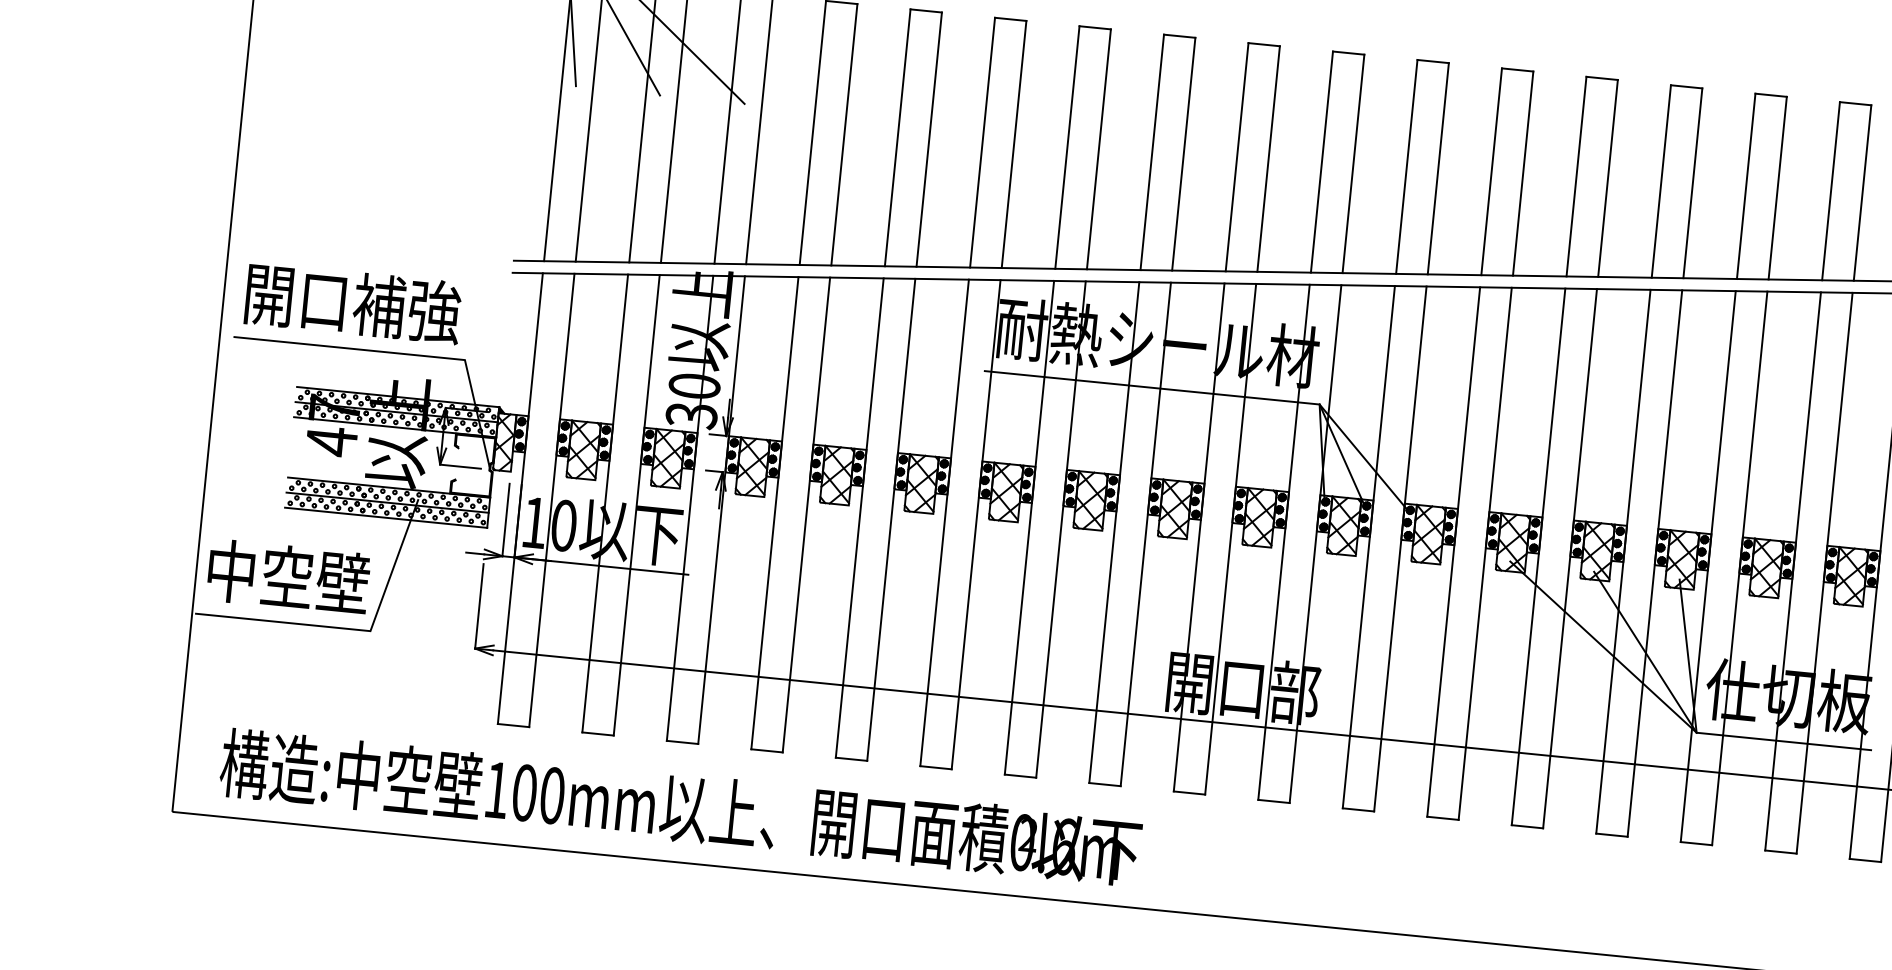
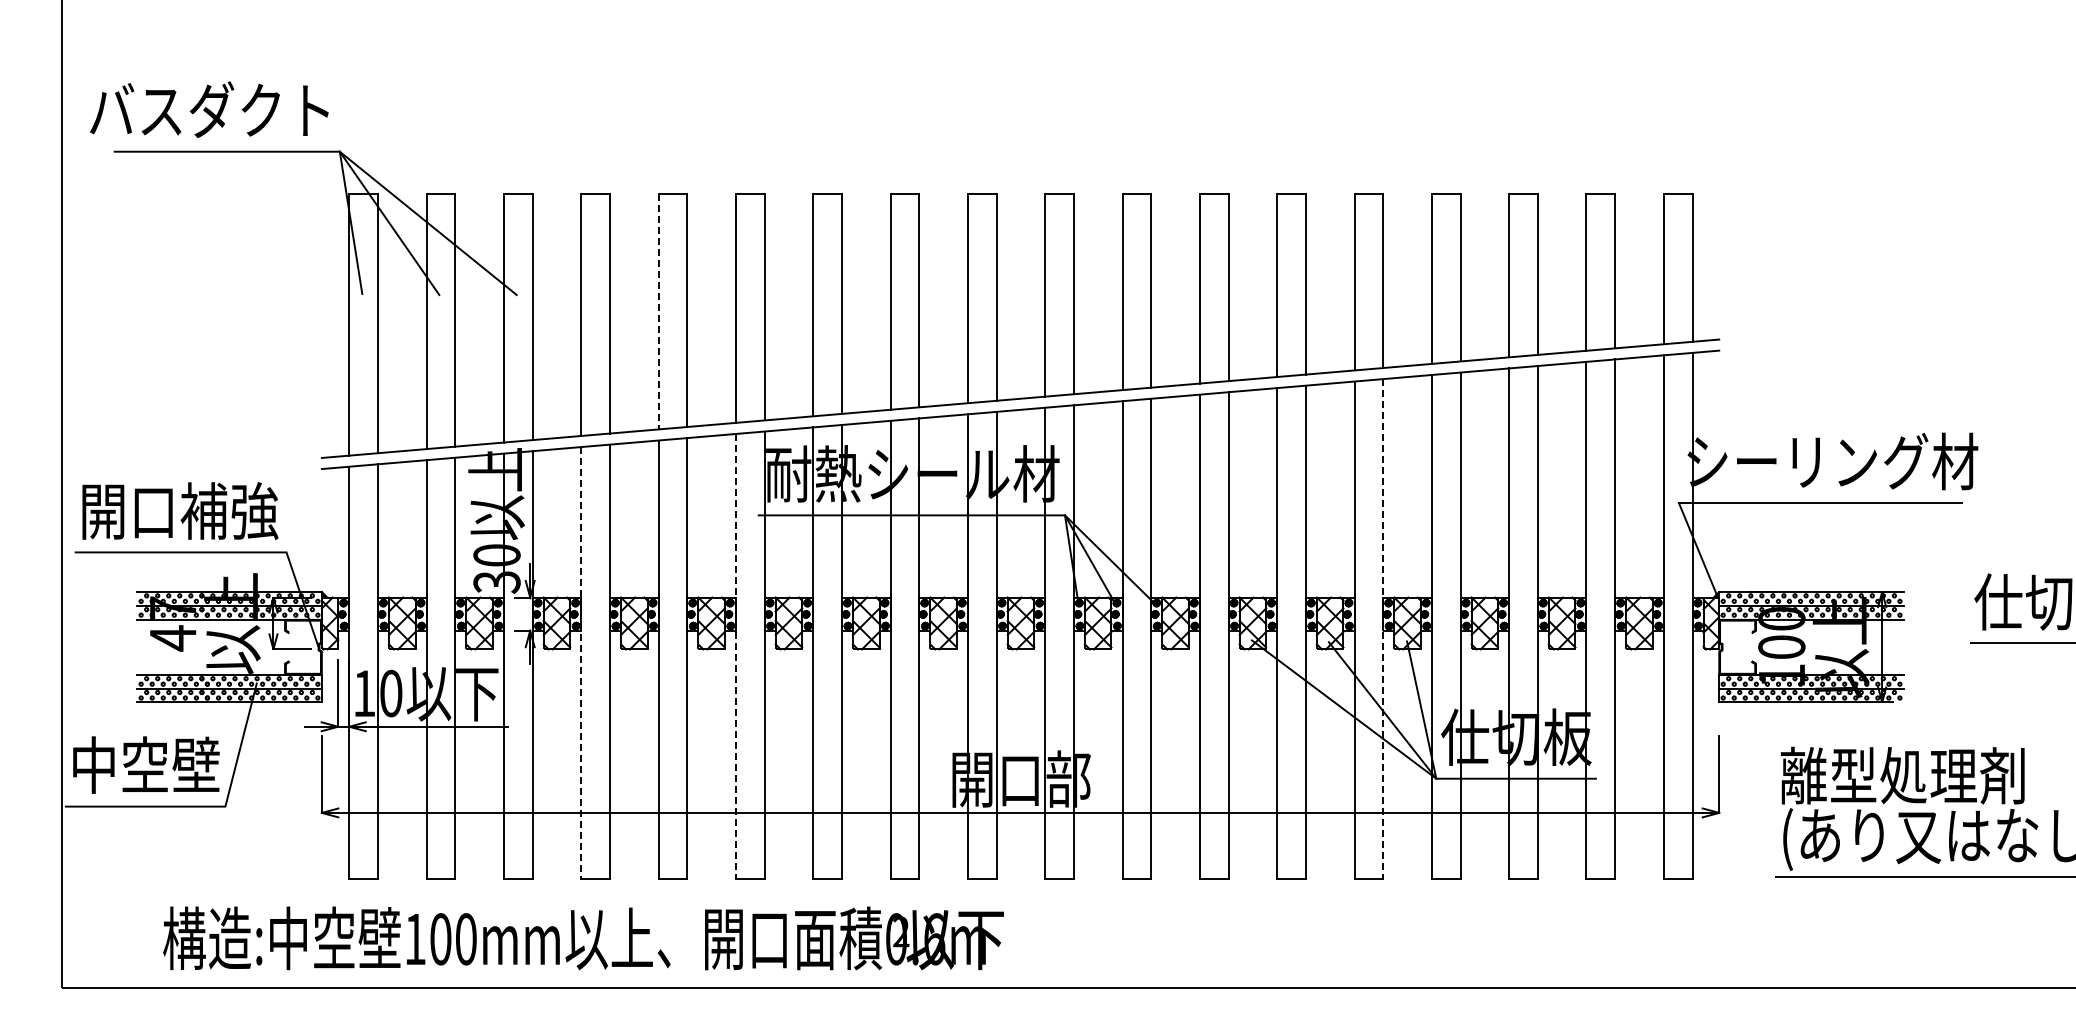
line: (897, 137) -> (658, 311), solid -> dashed
line: (775, 513) -> (581, 663), solid -> dashed
line: (944, 522) -> (735, 656), solid -> dashed
line: (1655, 563) -> (1383, 629), solid -> dashed
text: (680, 807) -> (583, 938), moved

